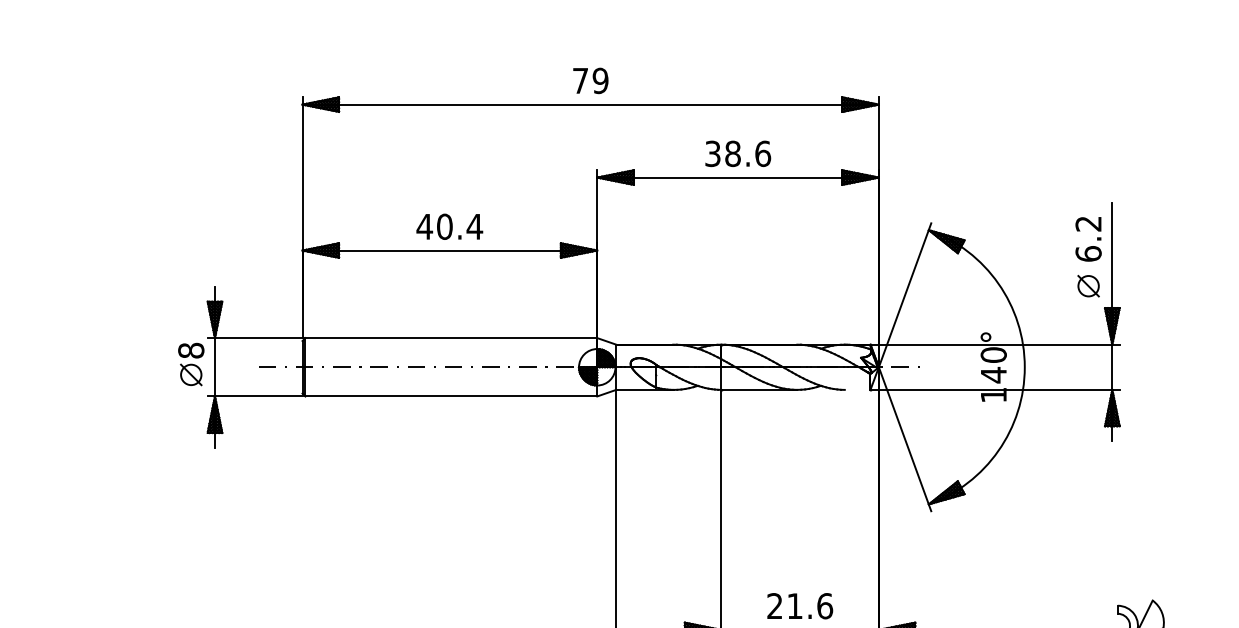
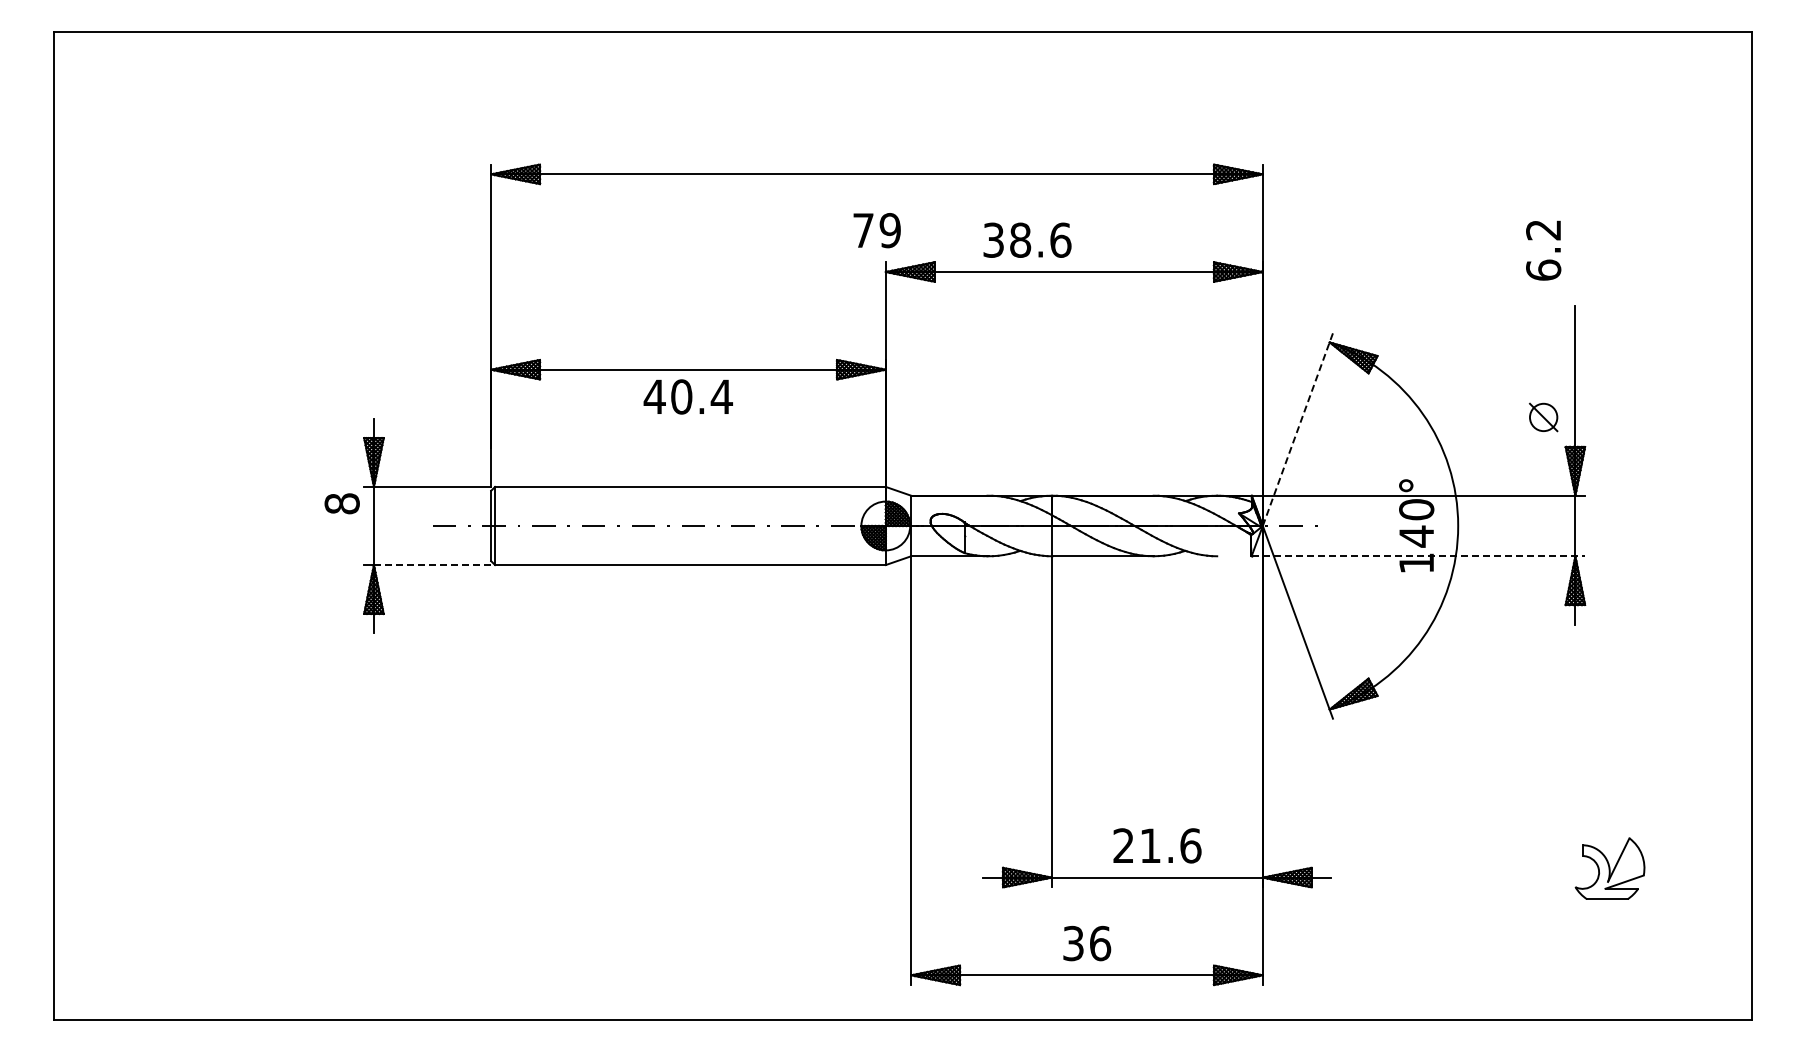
text: (590, 80) -> (876, 230), moved
text: (738, 153) -> (1027, 239), moved
text: (449, 226) -> (687, 396), moved
text: (1088, 239) -> (1543, 250), moved
line: (904, 295) -> (1297, 429), solid -> dashed
part: (190, 374) -> (341, 535), removed
line: (995, 390) -> (1418, 556), solid -> dashed
line: (258, 396) -> (432, 565), solid -> dashed

